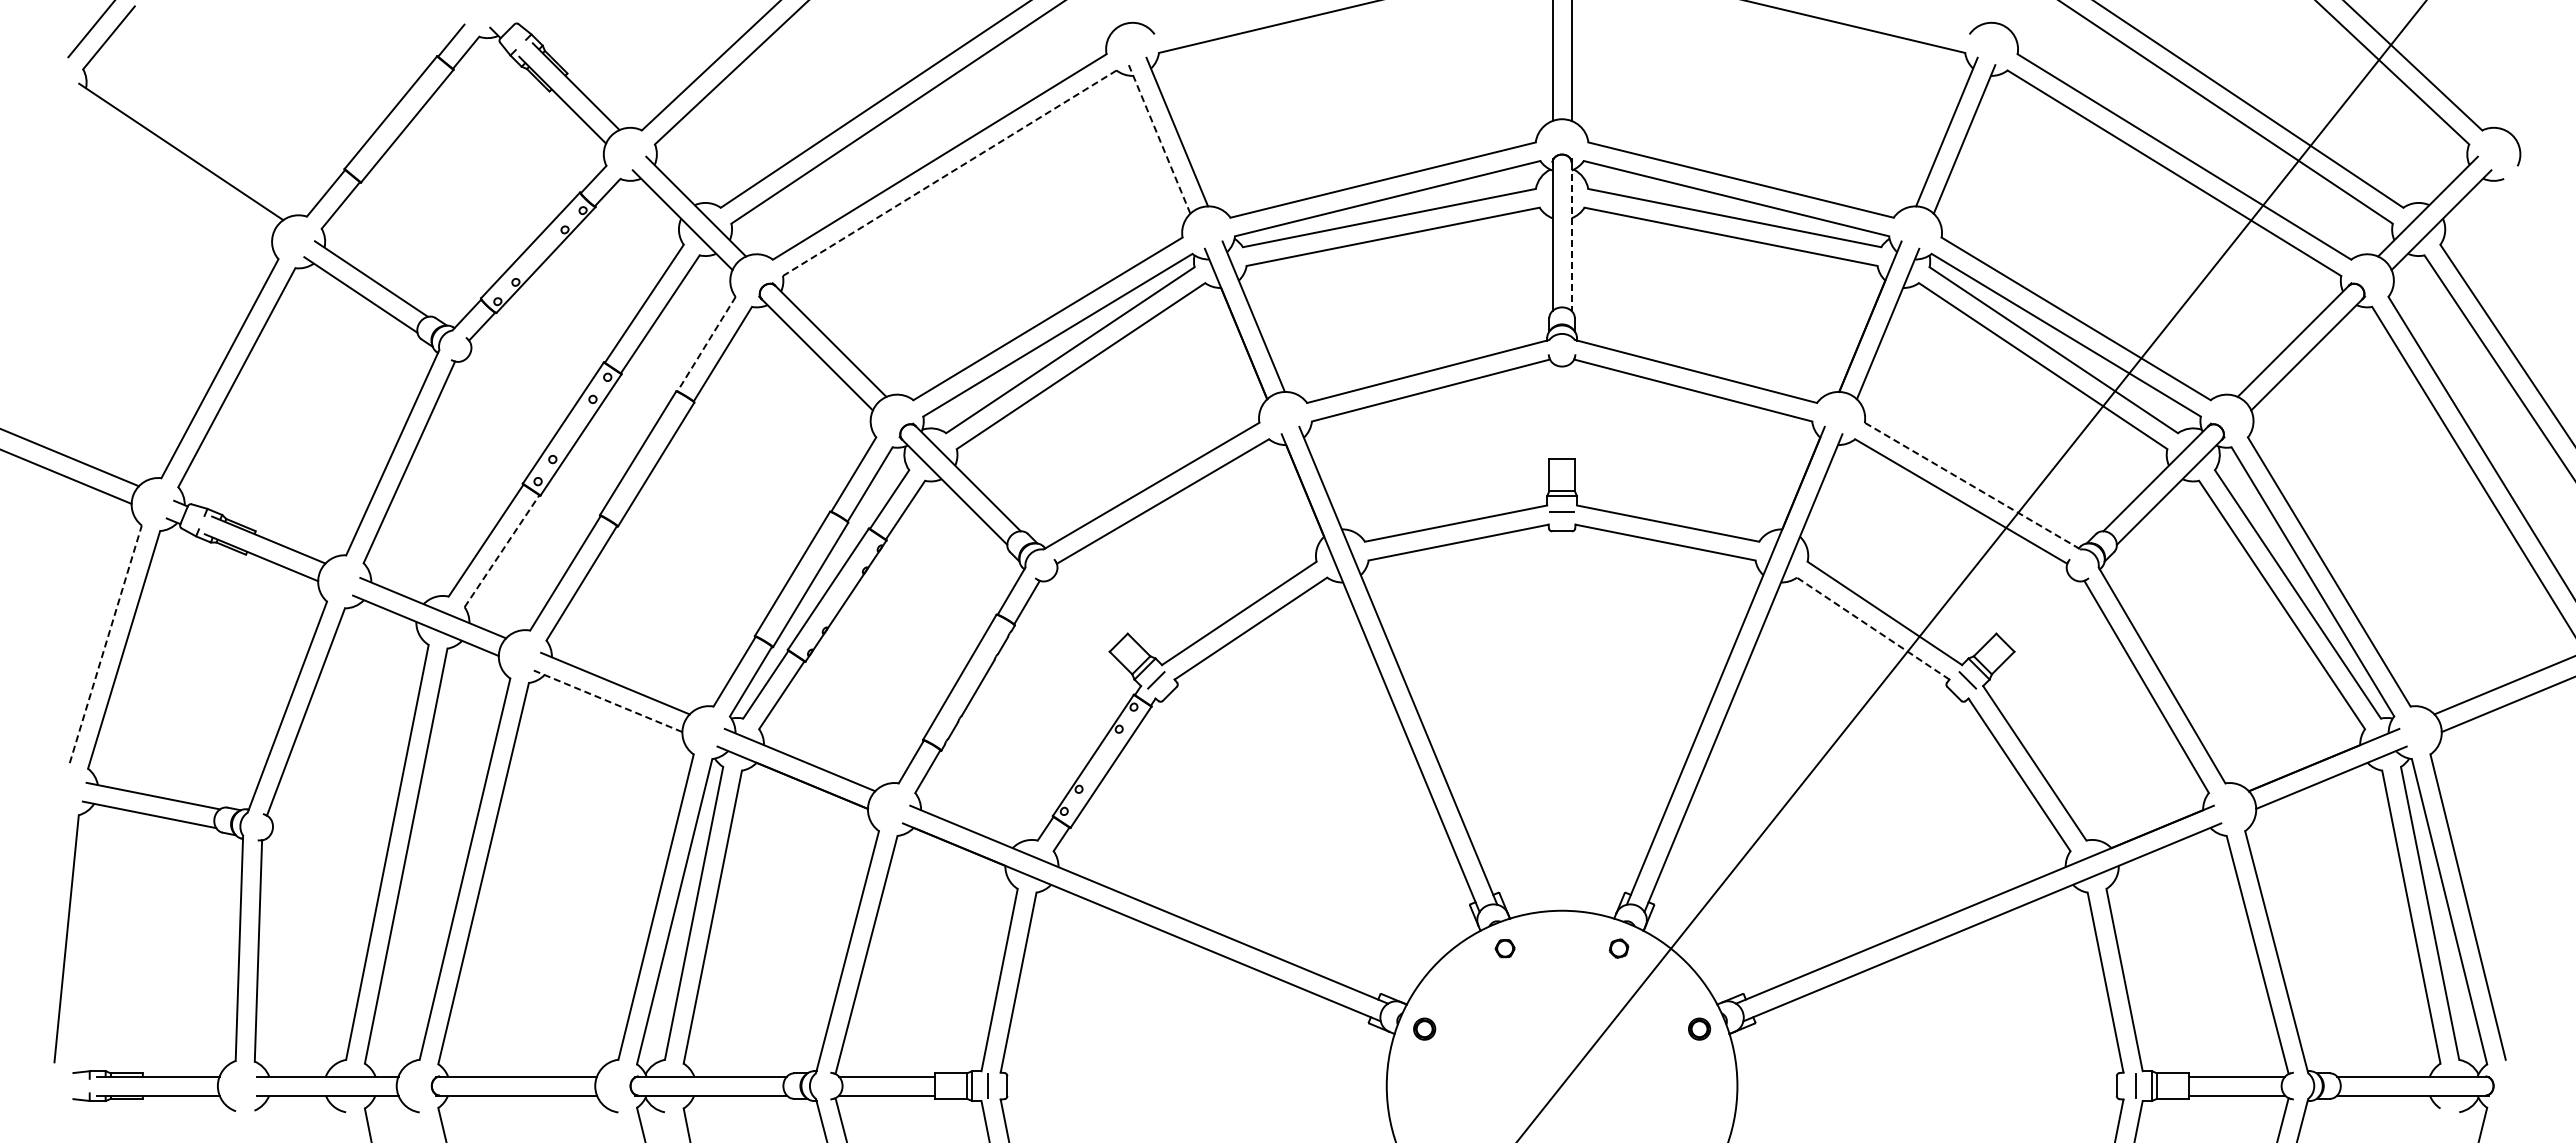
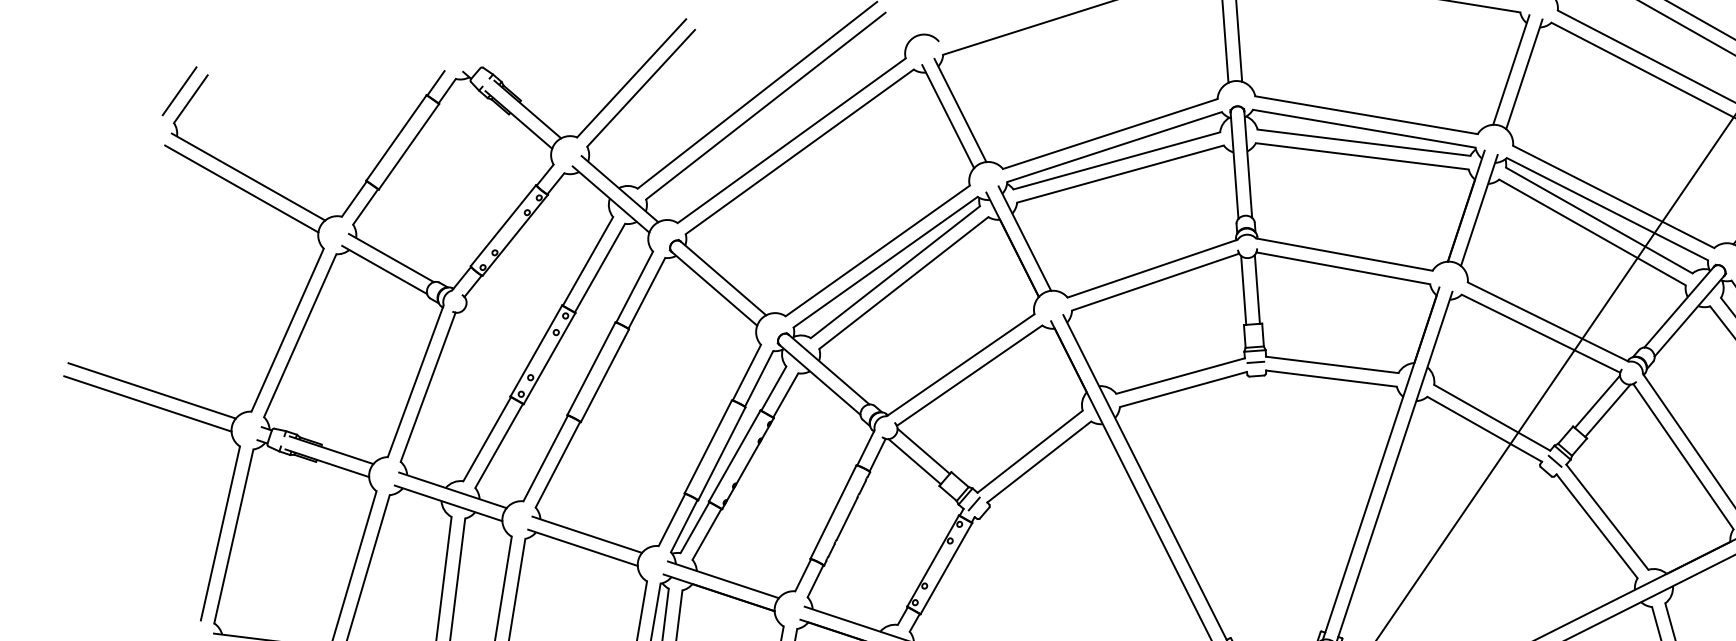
line: (1159, 138) -> (948, 116), dashed -> solid
line: (170, 167) -> (241, 188), added
line: (949, 173) -> (799, 152), dashed -> solid
line: (1571, 237) -> (1248, 165), dashed -> solid
line: (706, 344) -> (634, 287), dashed -> solid
line: (1552, 410) -> (1243, 290), added
line: (1571, 410) -> (1257, 289), added
line: (1972, 485) -> (1548, 321), dashed -> solid
line: (502, 550) -> (499, 445), dashed -> solid
line: (1091, 601) -> (923, 450), added
line: (2032, 601) -> (1597, 401), added
line: (1077, 615) -> (914, 461), added
line: (2046, 615) -> (1608, 410), added
line: (1873, 628) -> (1484, 429), dashed -> solid
line: (105, 643) -> (220, 532), dashed -> solid
line: (607, 701) -> (582, 548), dashed -> solid

